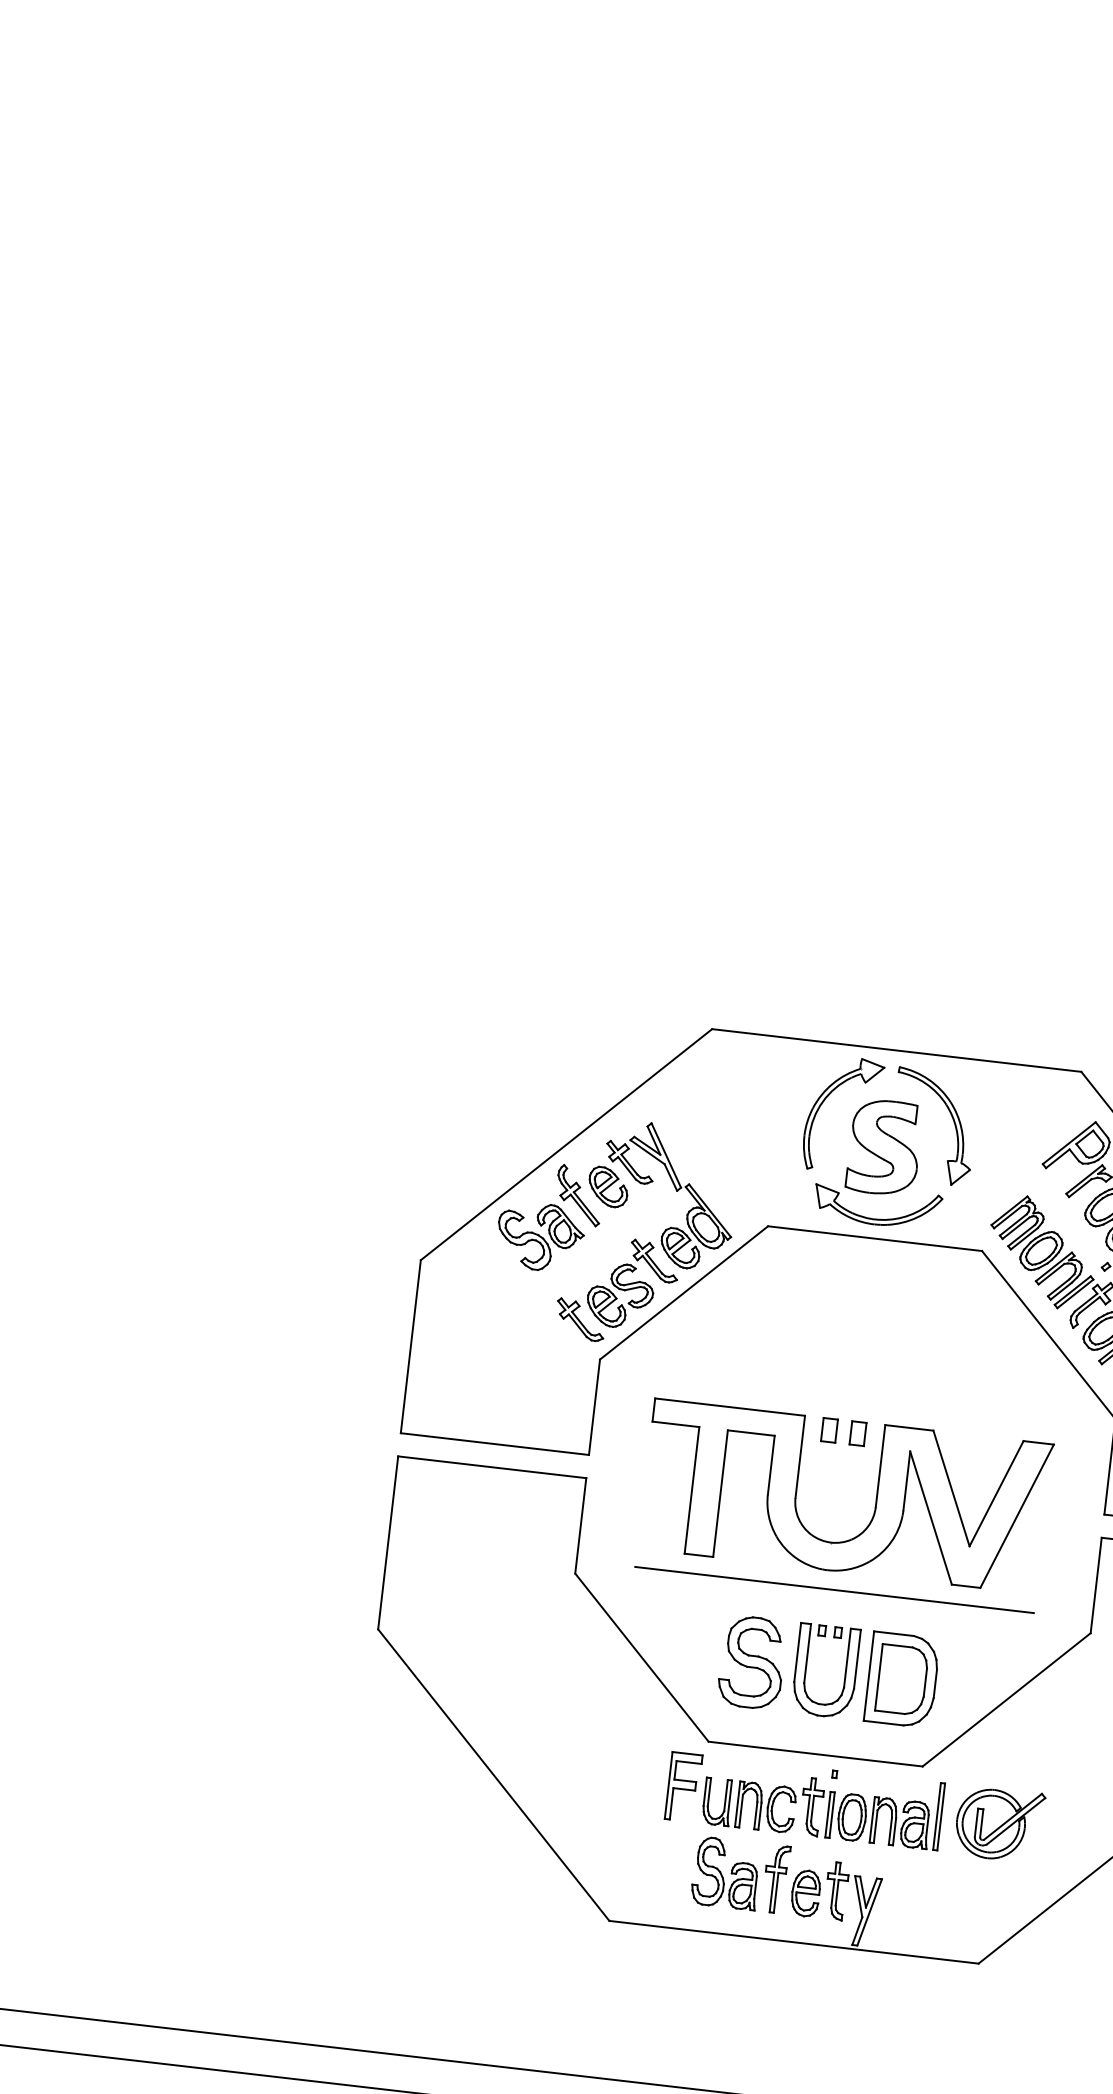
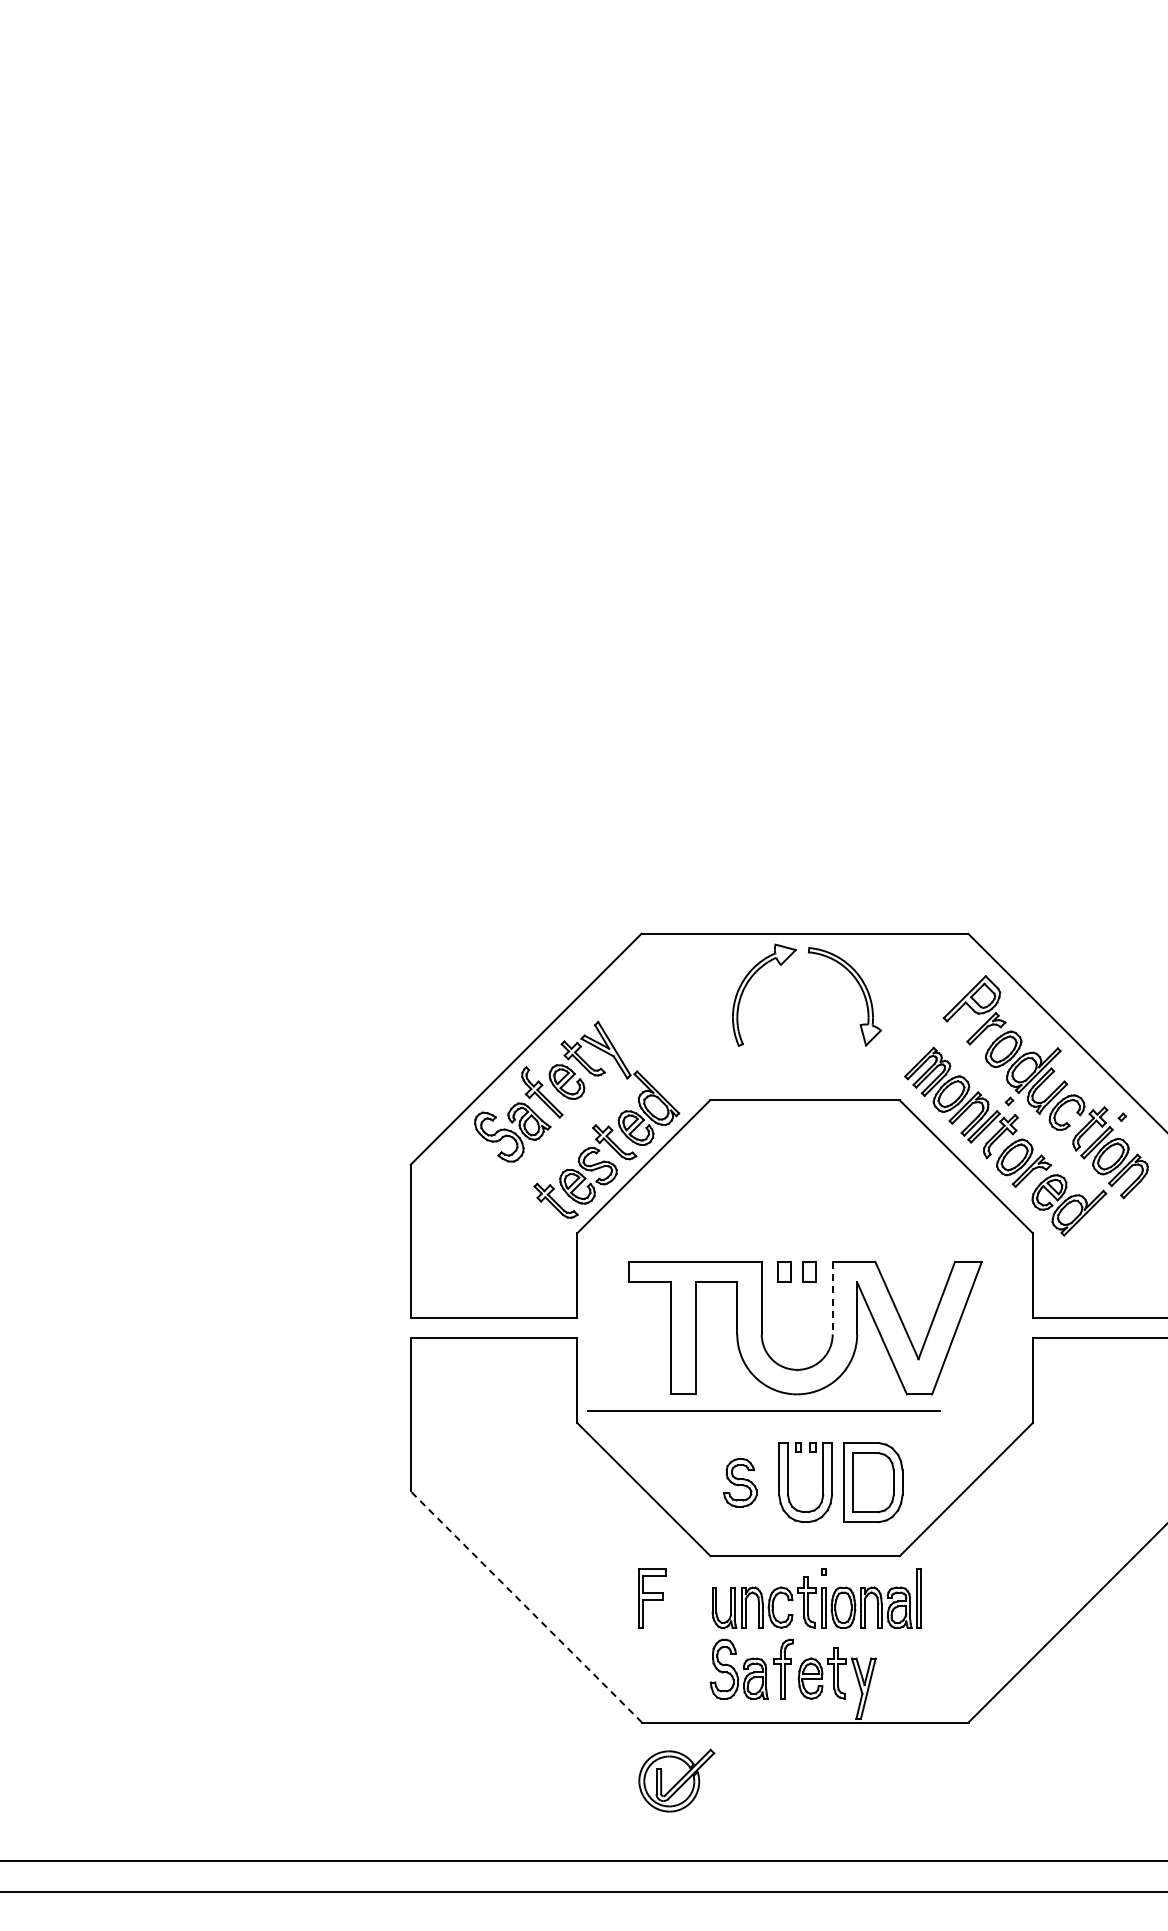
part: (882, 1161) -> (803, 1032), removed
line: (880, 1466) -> (832, 1298), solid -> dashed
line: (833, 1589) -> (763, 1410), moved
part: (752, 1662) -> (740, 1482), size x0.6
line: (492, 1774) -> (525, 1606), solid -> dashed
part: (683, 1787) -> (652, 1598), moved
part: (999, 1823) -> (676, 1780), moved

